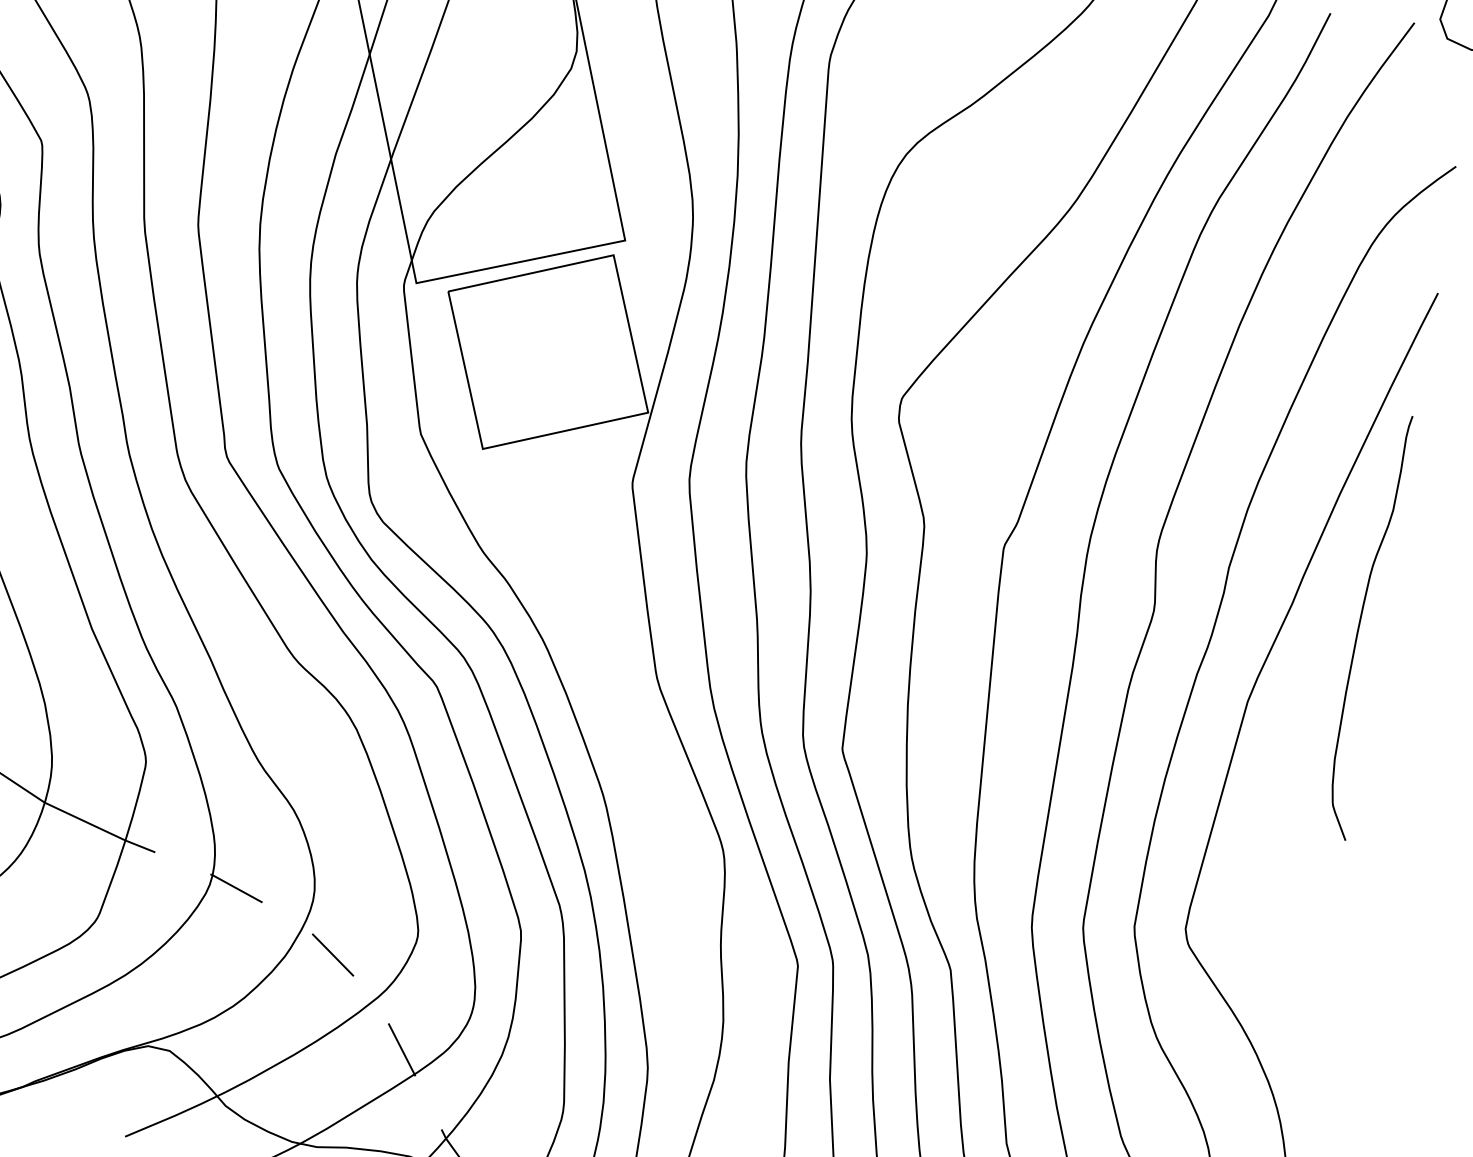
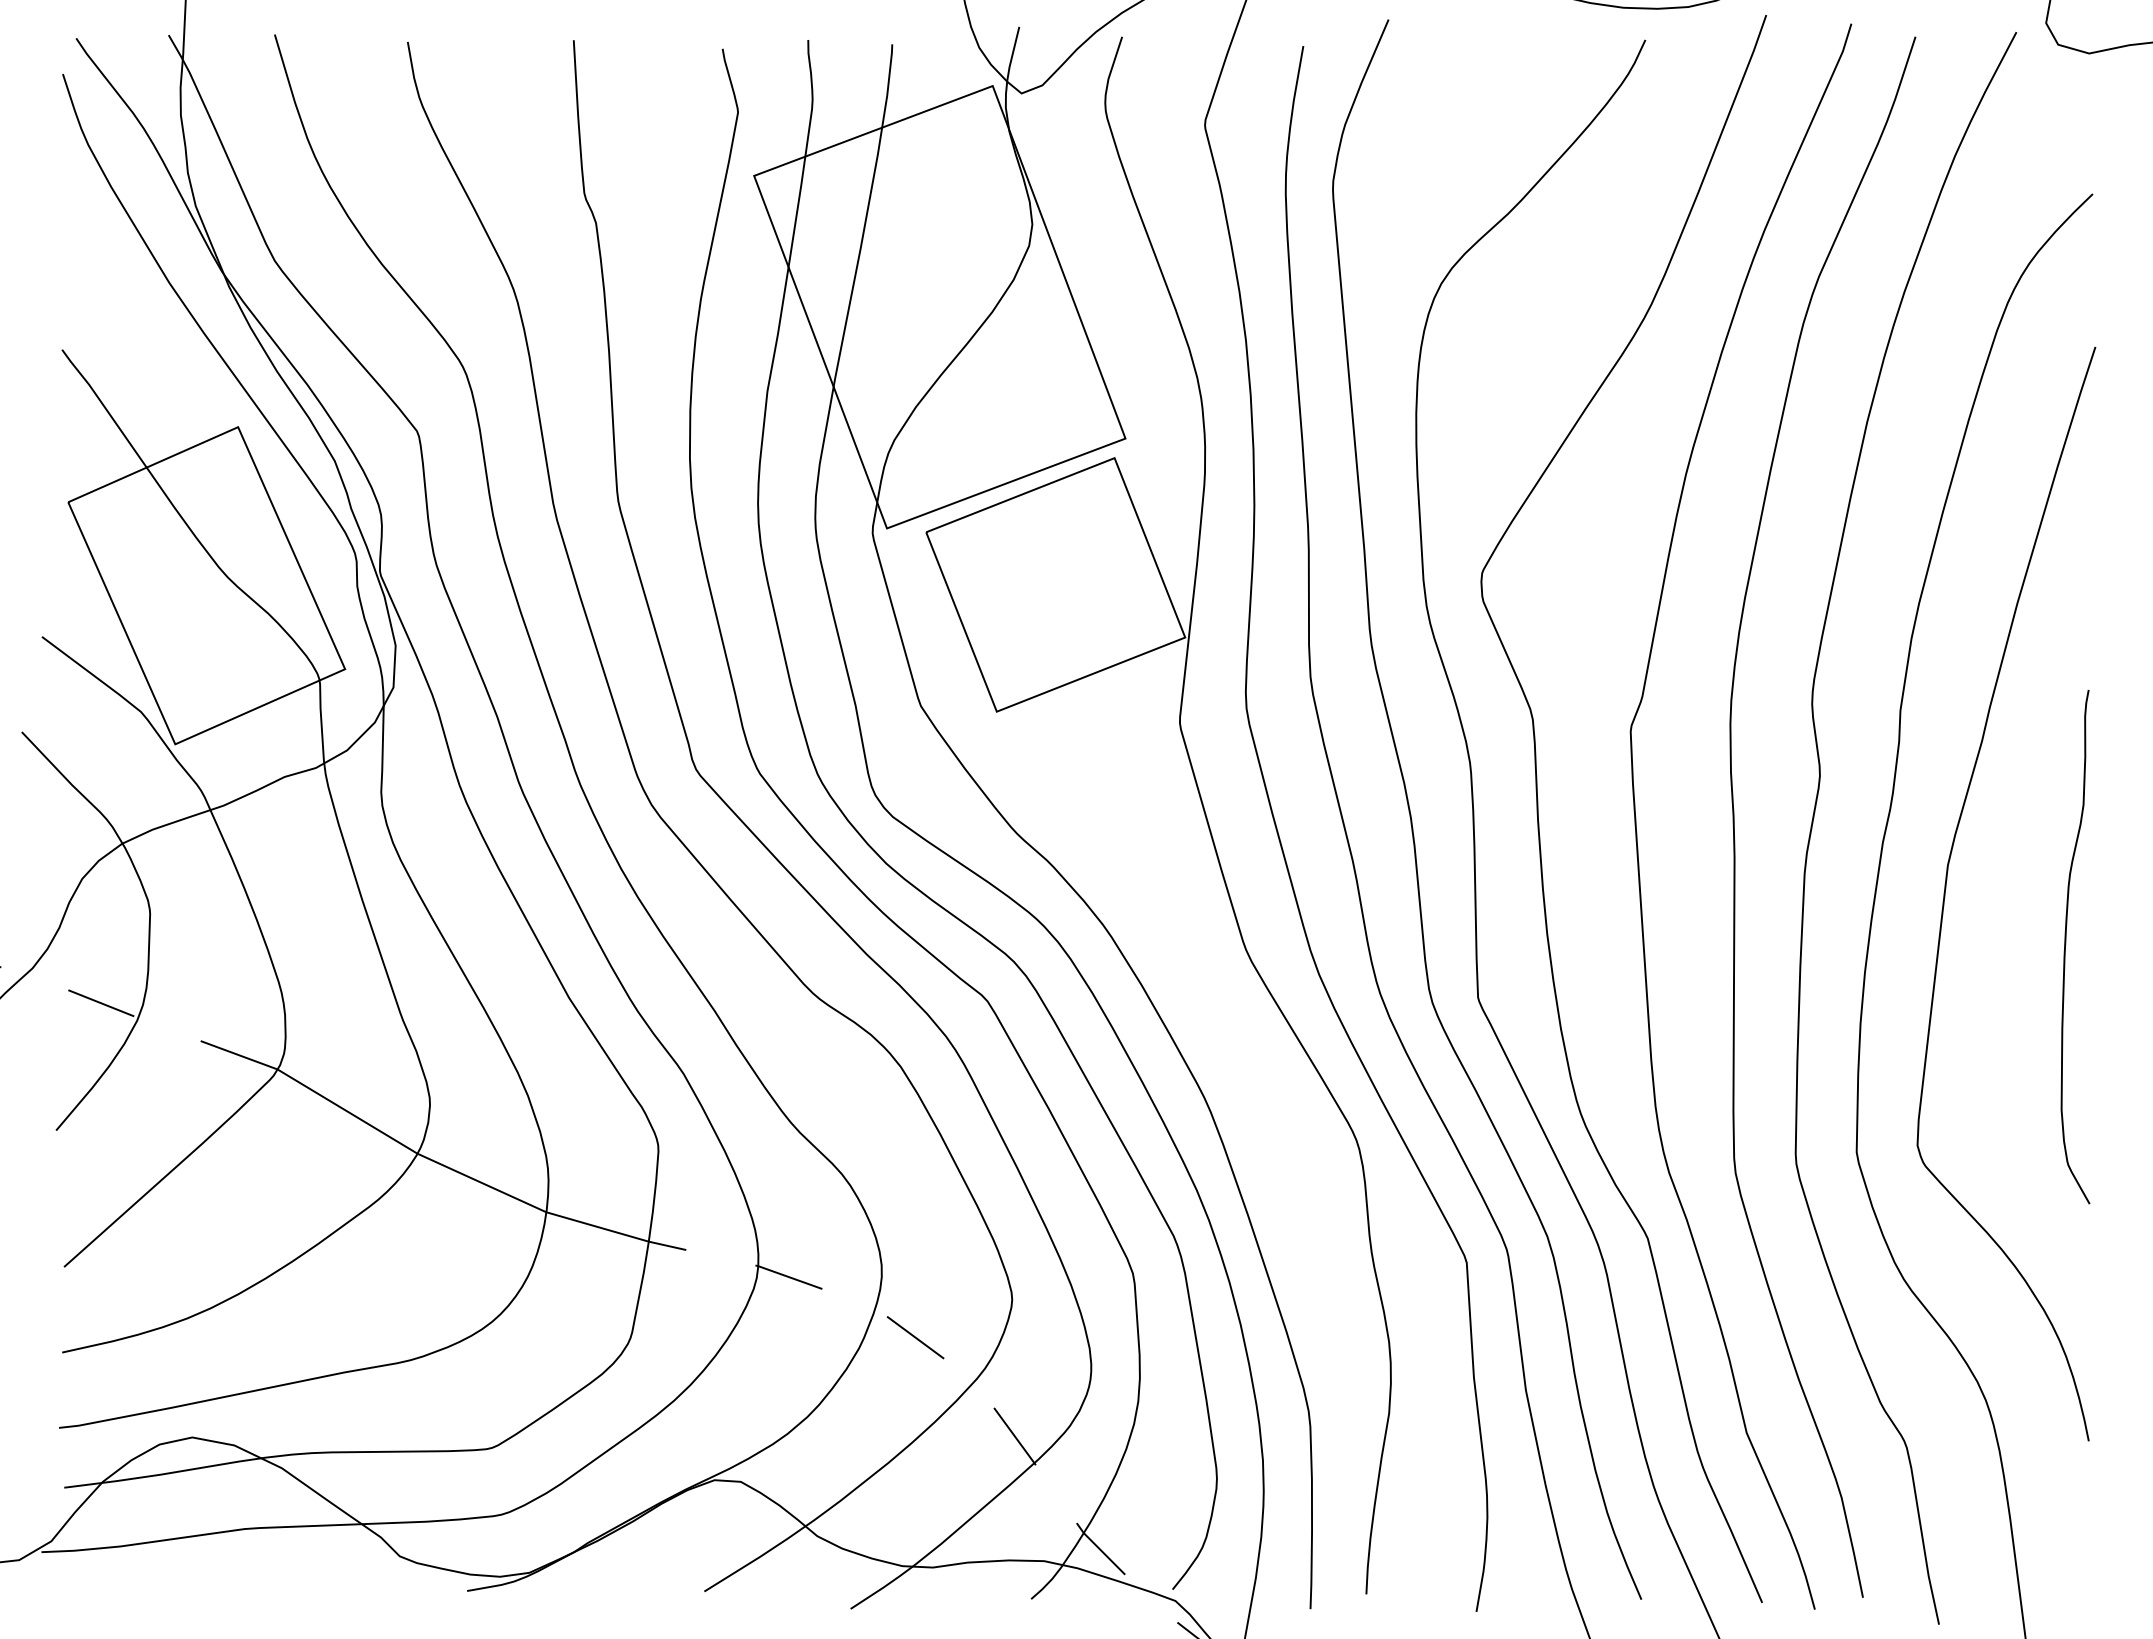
curve: (1360, 623) -> (2066, 944), moved

